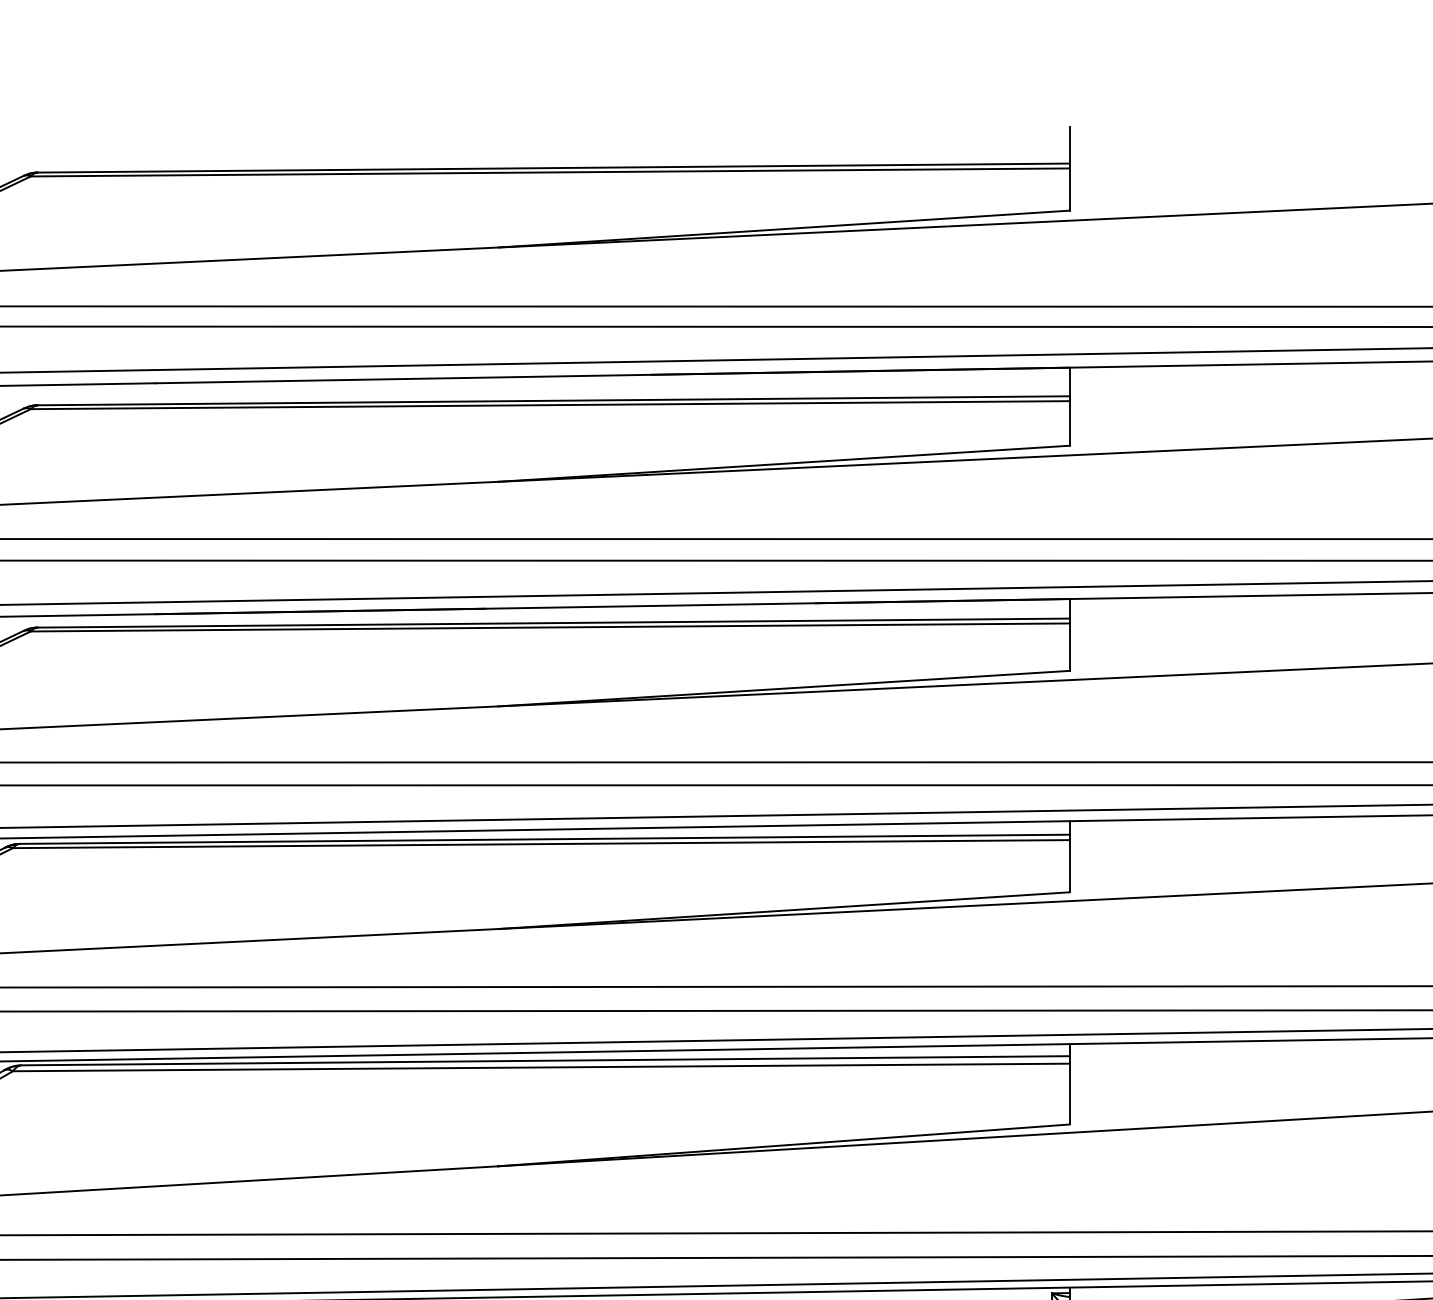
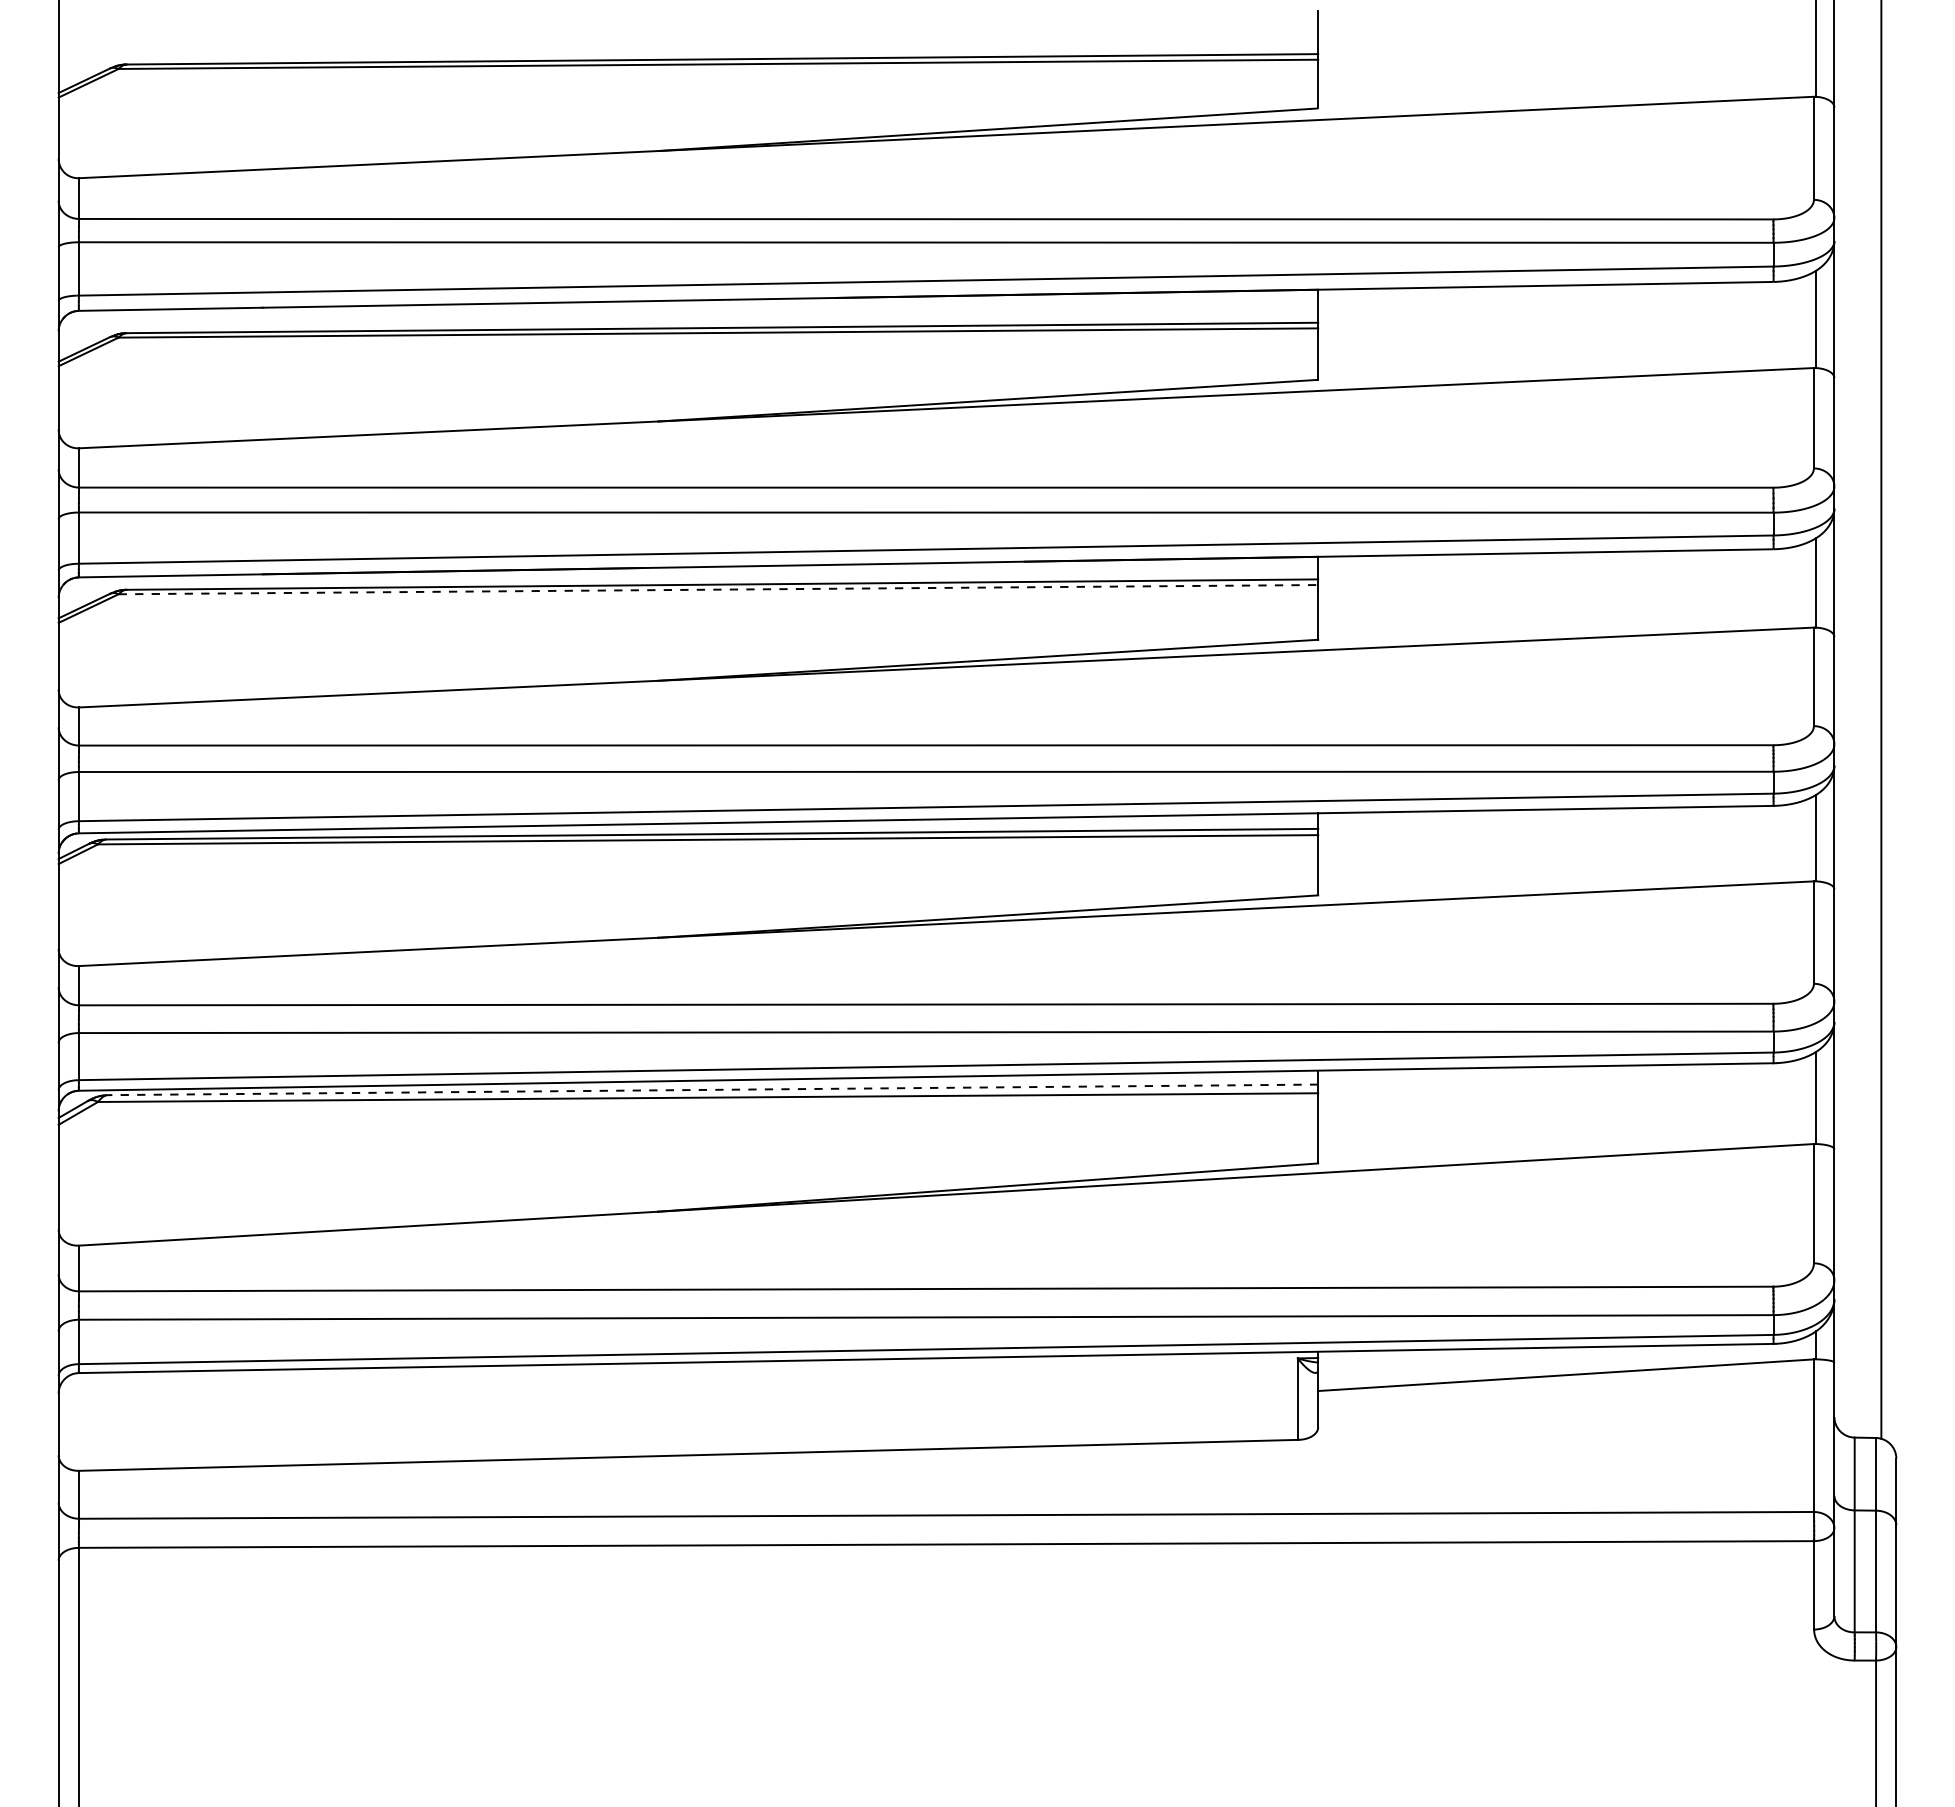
line: (550, 627) -> (718, 589), solid -> dashed
line: (545, 1060) -> (712, 1089), solid -> dashed

